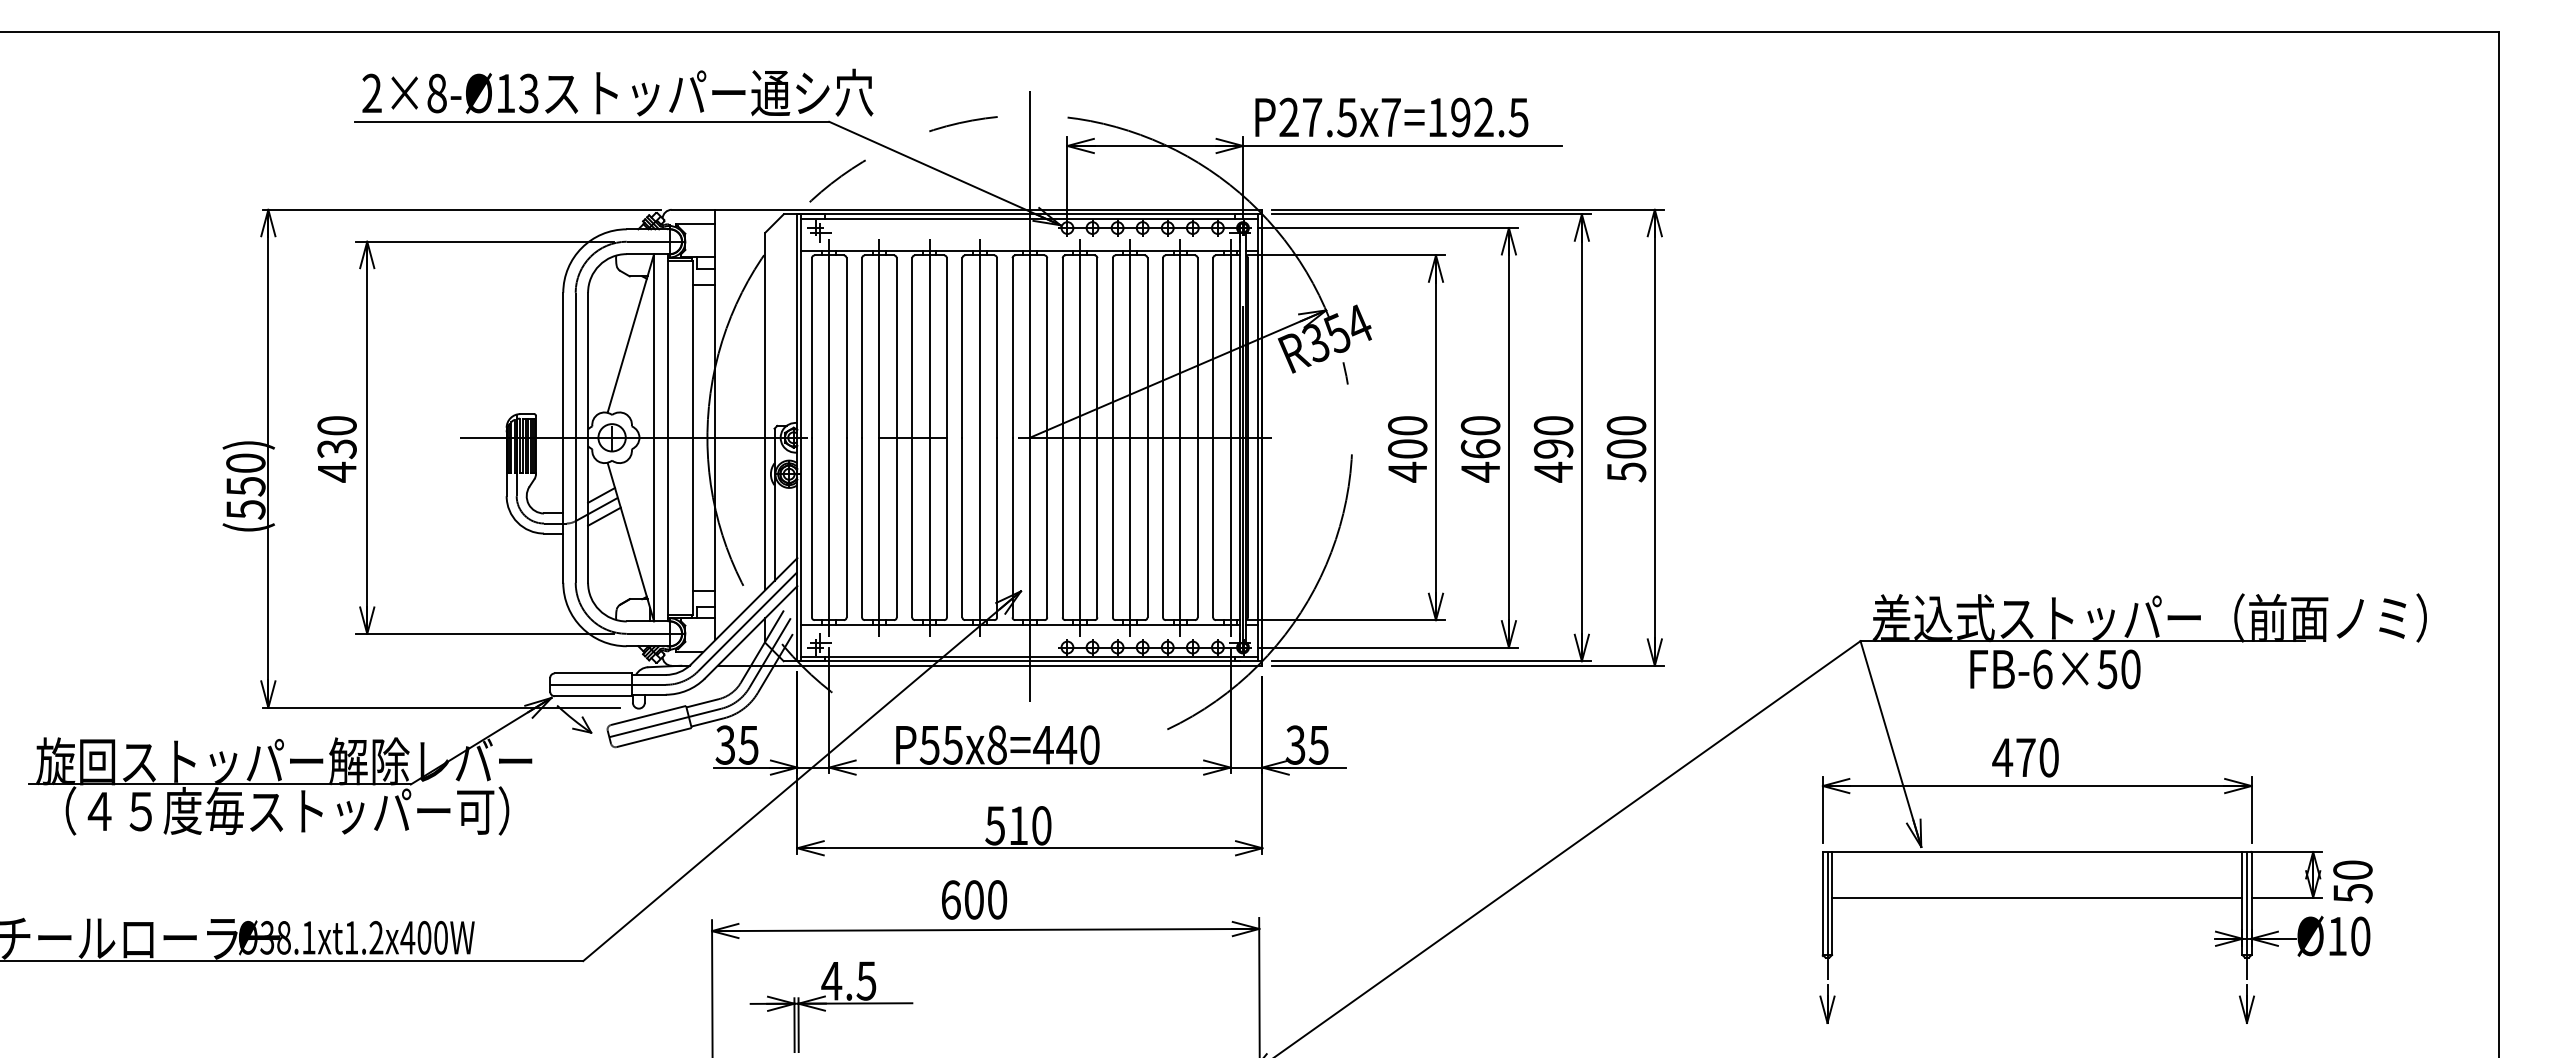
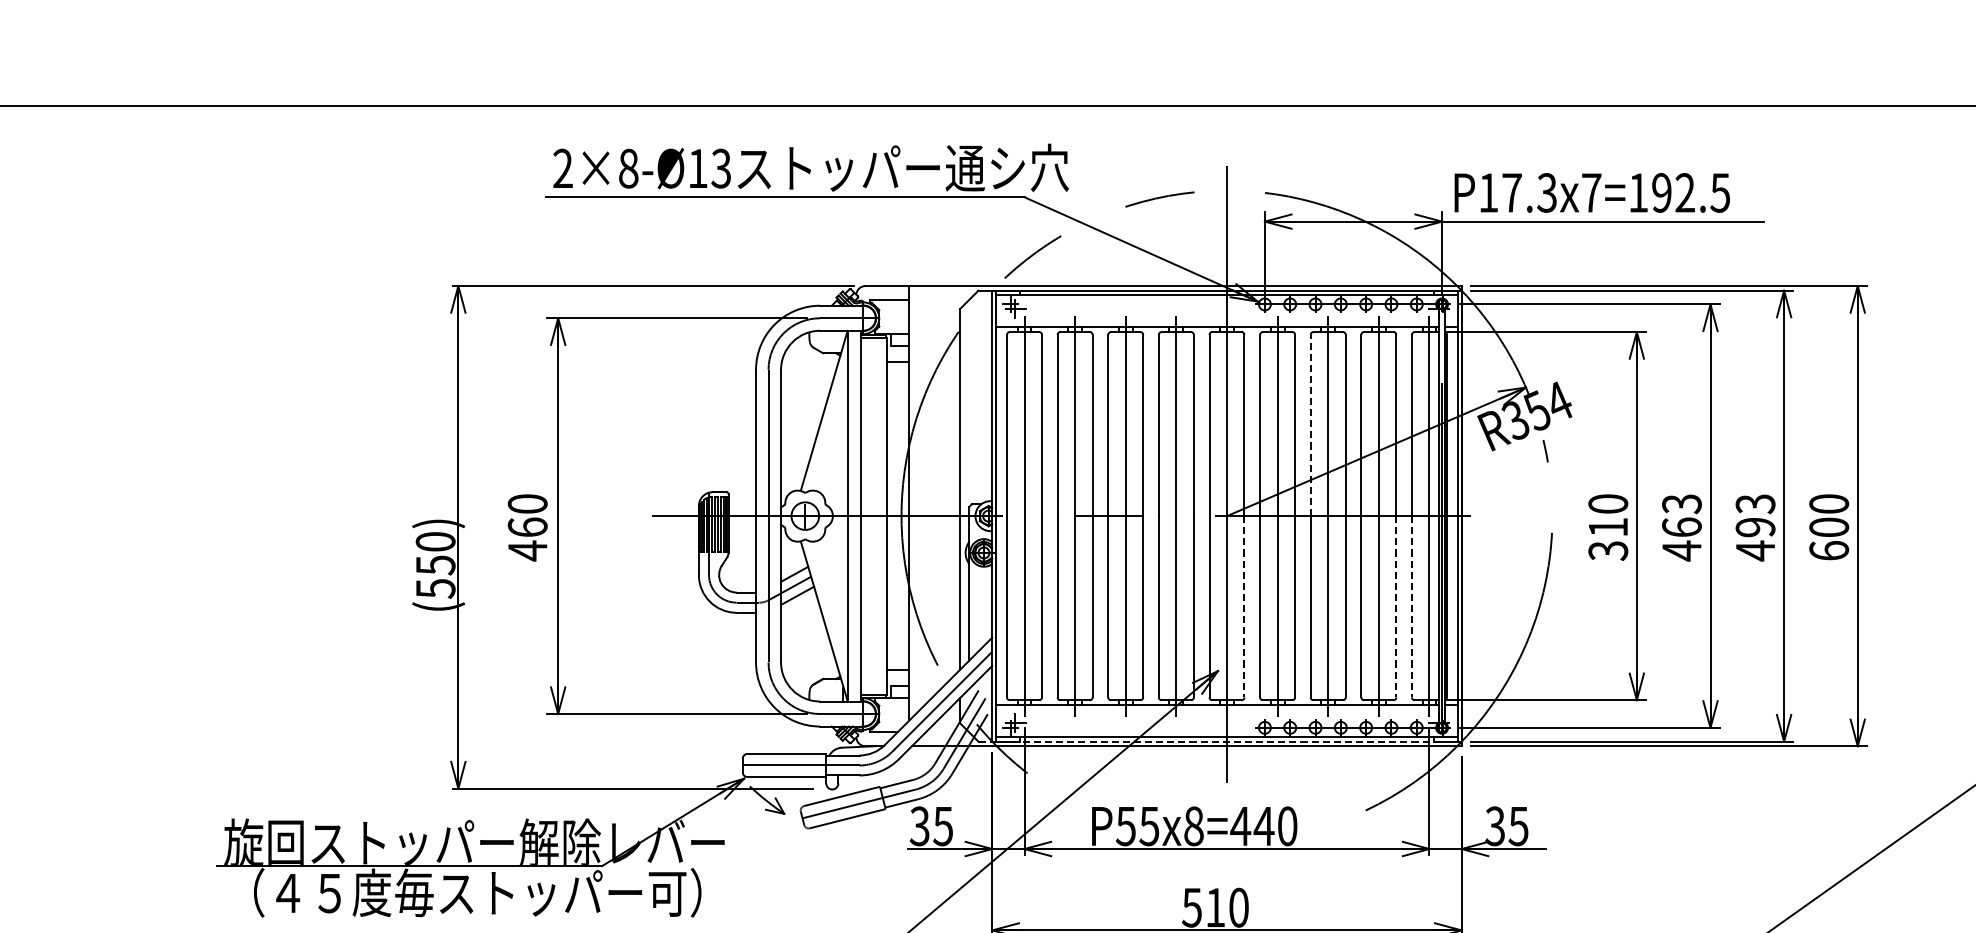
text: (1317, 116) -> (1517, 191), P27.5x7=192.5 -> P17.3x7=192.5
line: (1112, 347) -> (1310, 425), solid -> dashed
text: (1480, 425) -> (1681, 503), 460 -> 463
text: (1553, 425) -> (1755, 503), 490 -> 493
text: (336, 449) -> (527, 527), 430 -> 460
text: (1407, 460) -> (1608, 539), 400 -> 310
text: (1626, 472) -> (1829, 551), 500 -> 600
line: (1047, 527) -> (1244, 606), solid -> dashed
line: (1197, 527) -> (1396, 606), solid -> dashed
line: (1213, 527) -> (1412, 606), solid -> dashed
line: (1011, 661) -> (1208, 741), solid -> dashed

